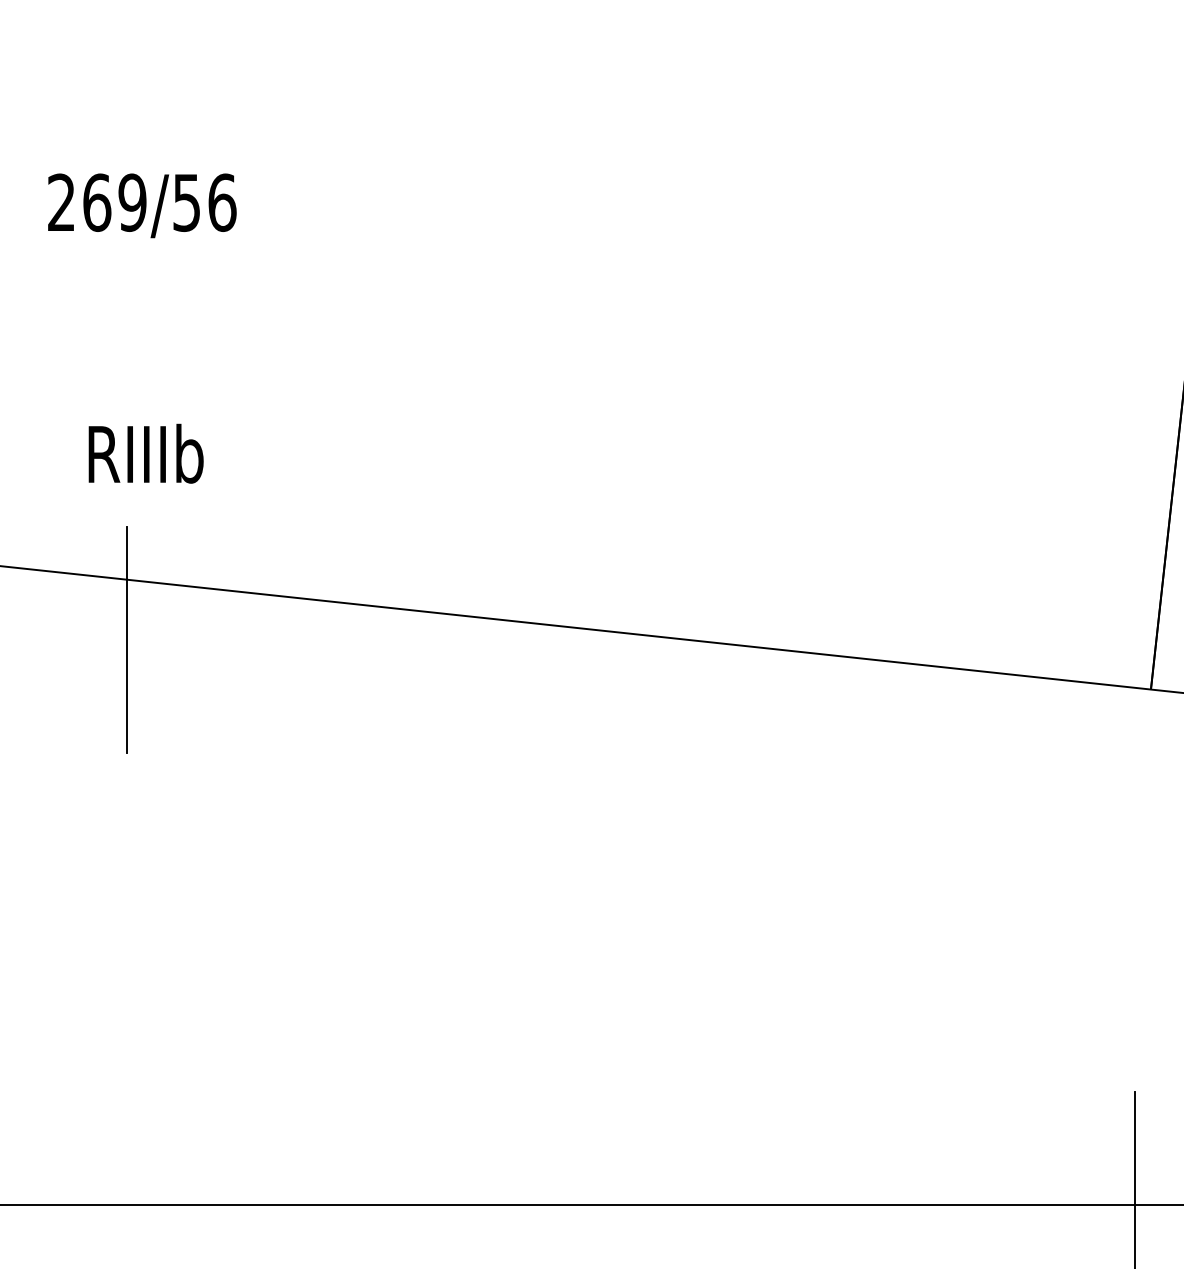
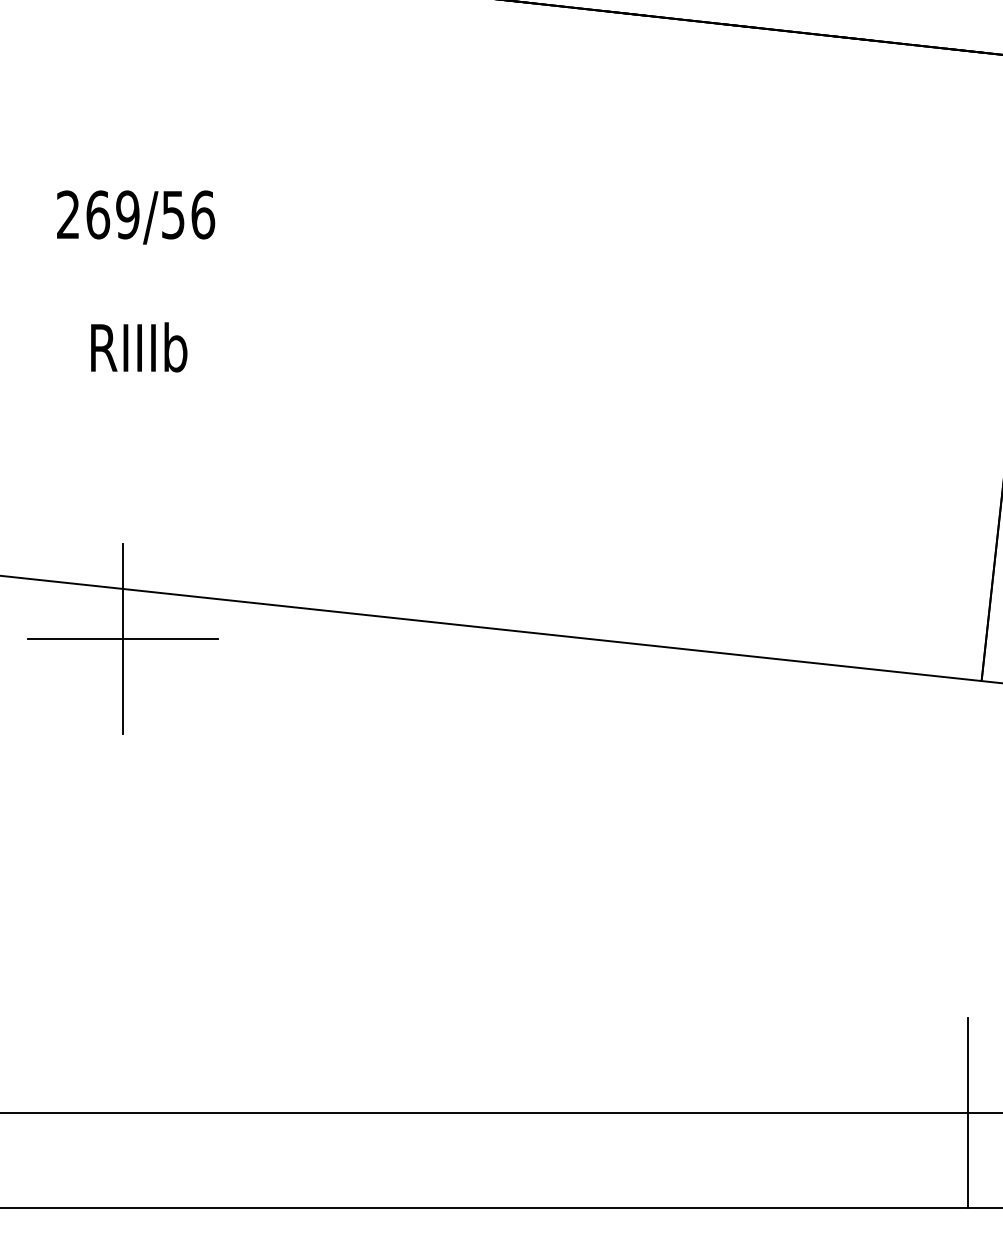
text: (142, 205) -> (136, 217), moved
text: (146, 453) -> (139, 347), moved
line: (126, 639) -> (122, 639), added

